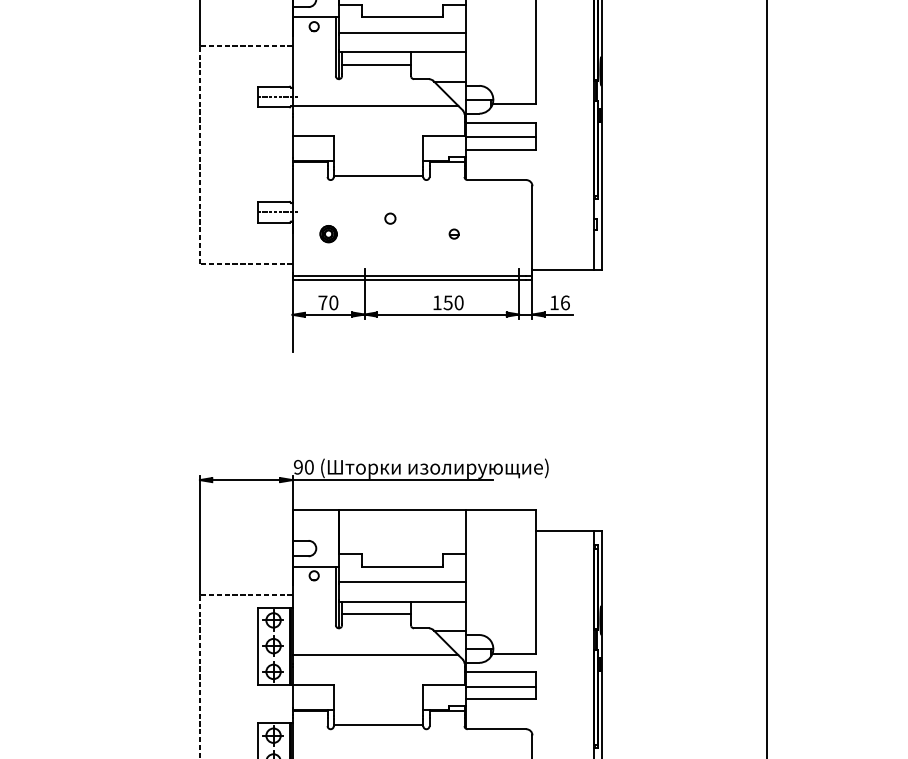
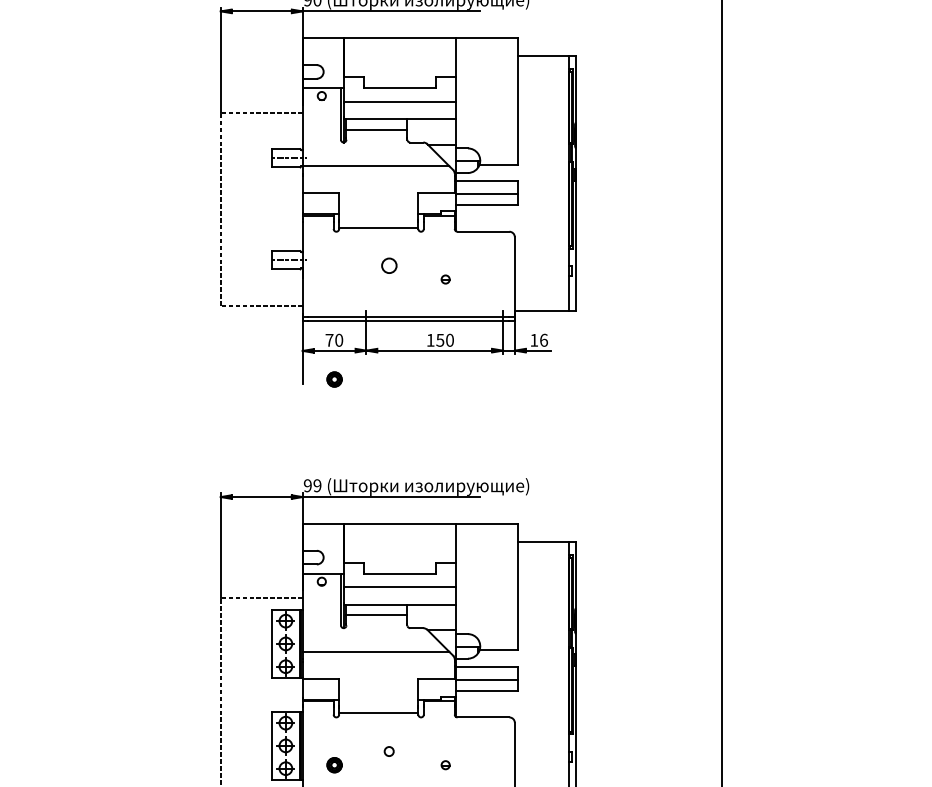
circle: (389, 218) -> (388, 265), size x1.6
part: (328, 234) -> (334, 379), moved
text: (309, 467) -> (317, 485), 90 -> 99

